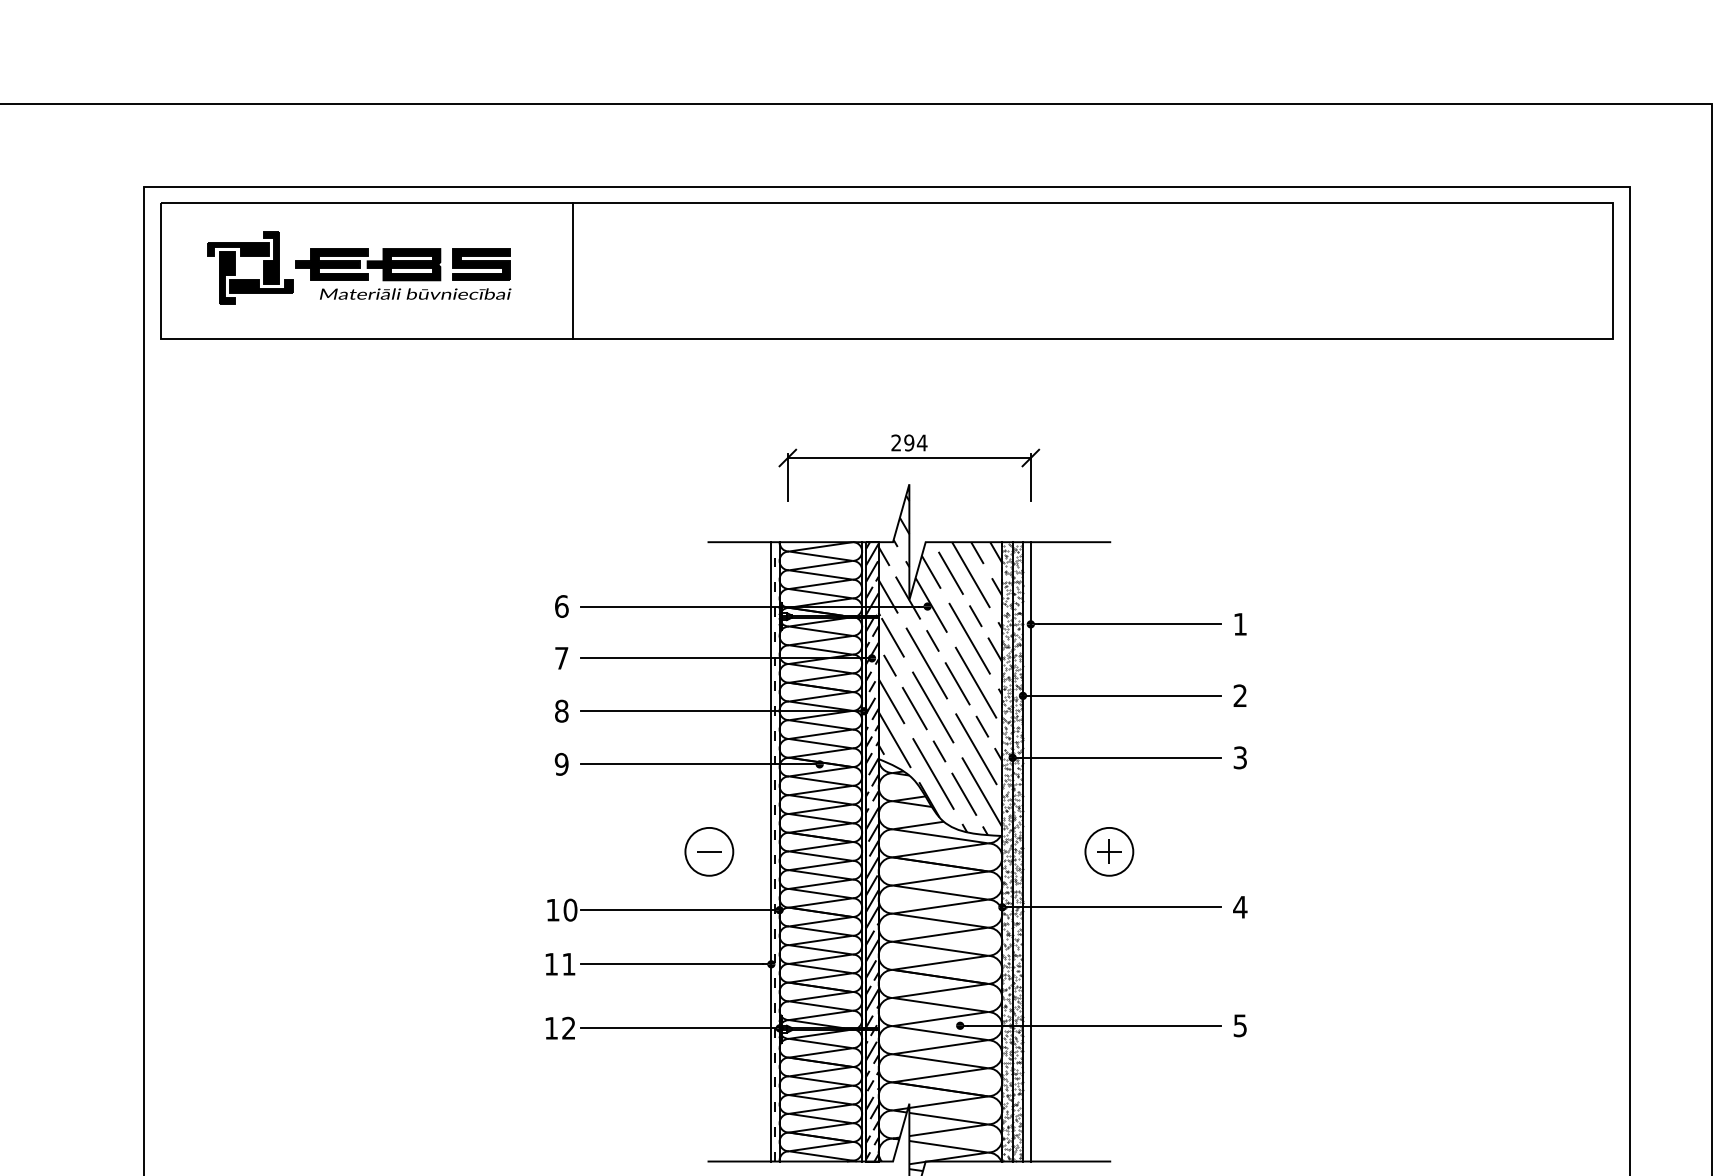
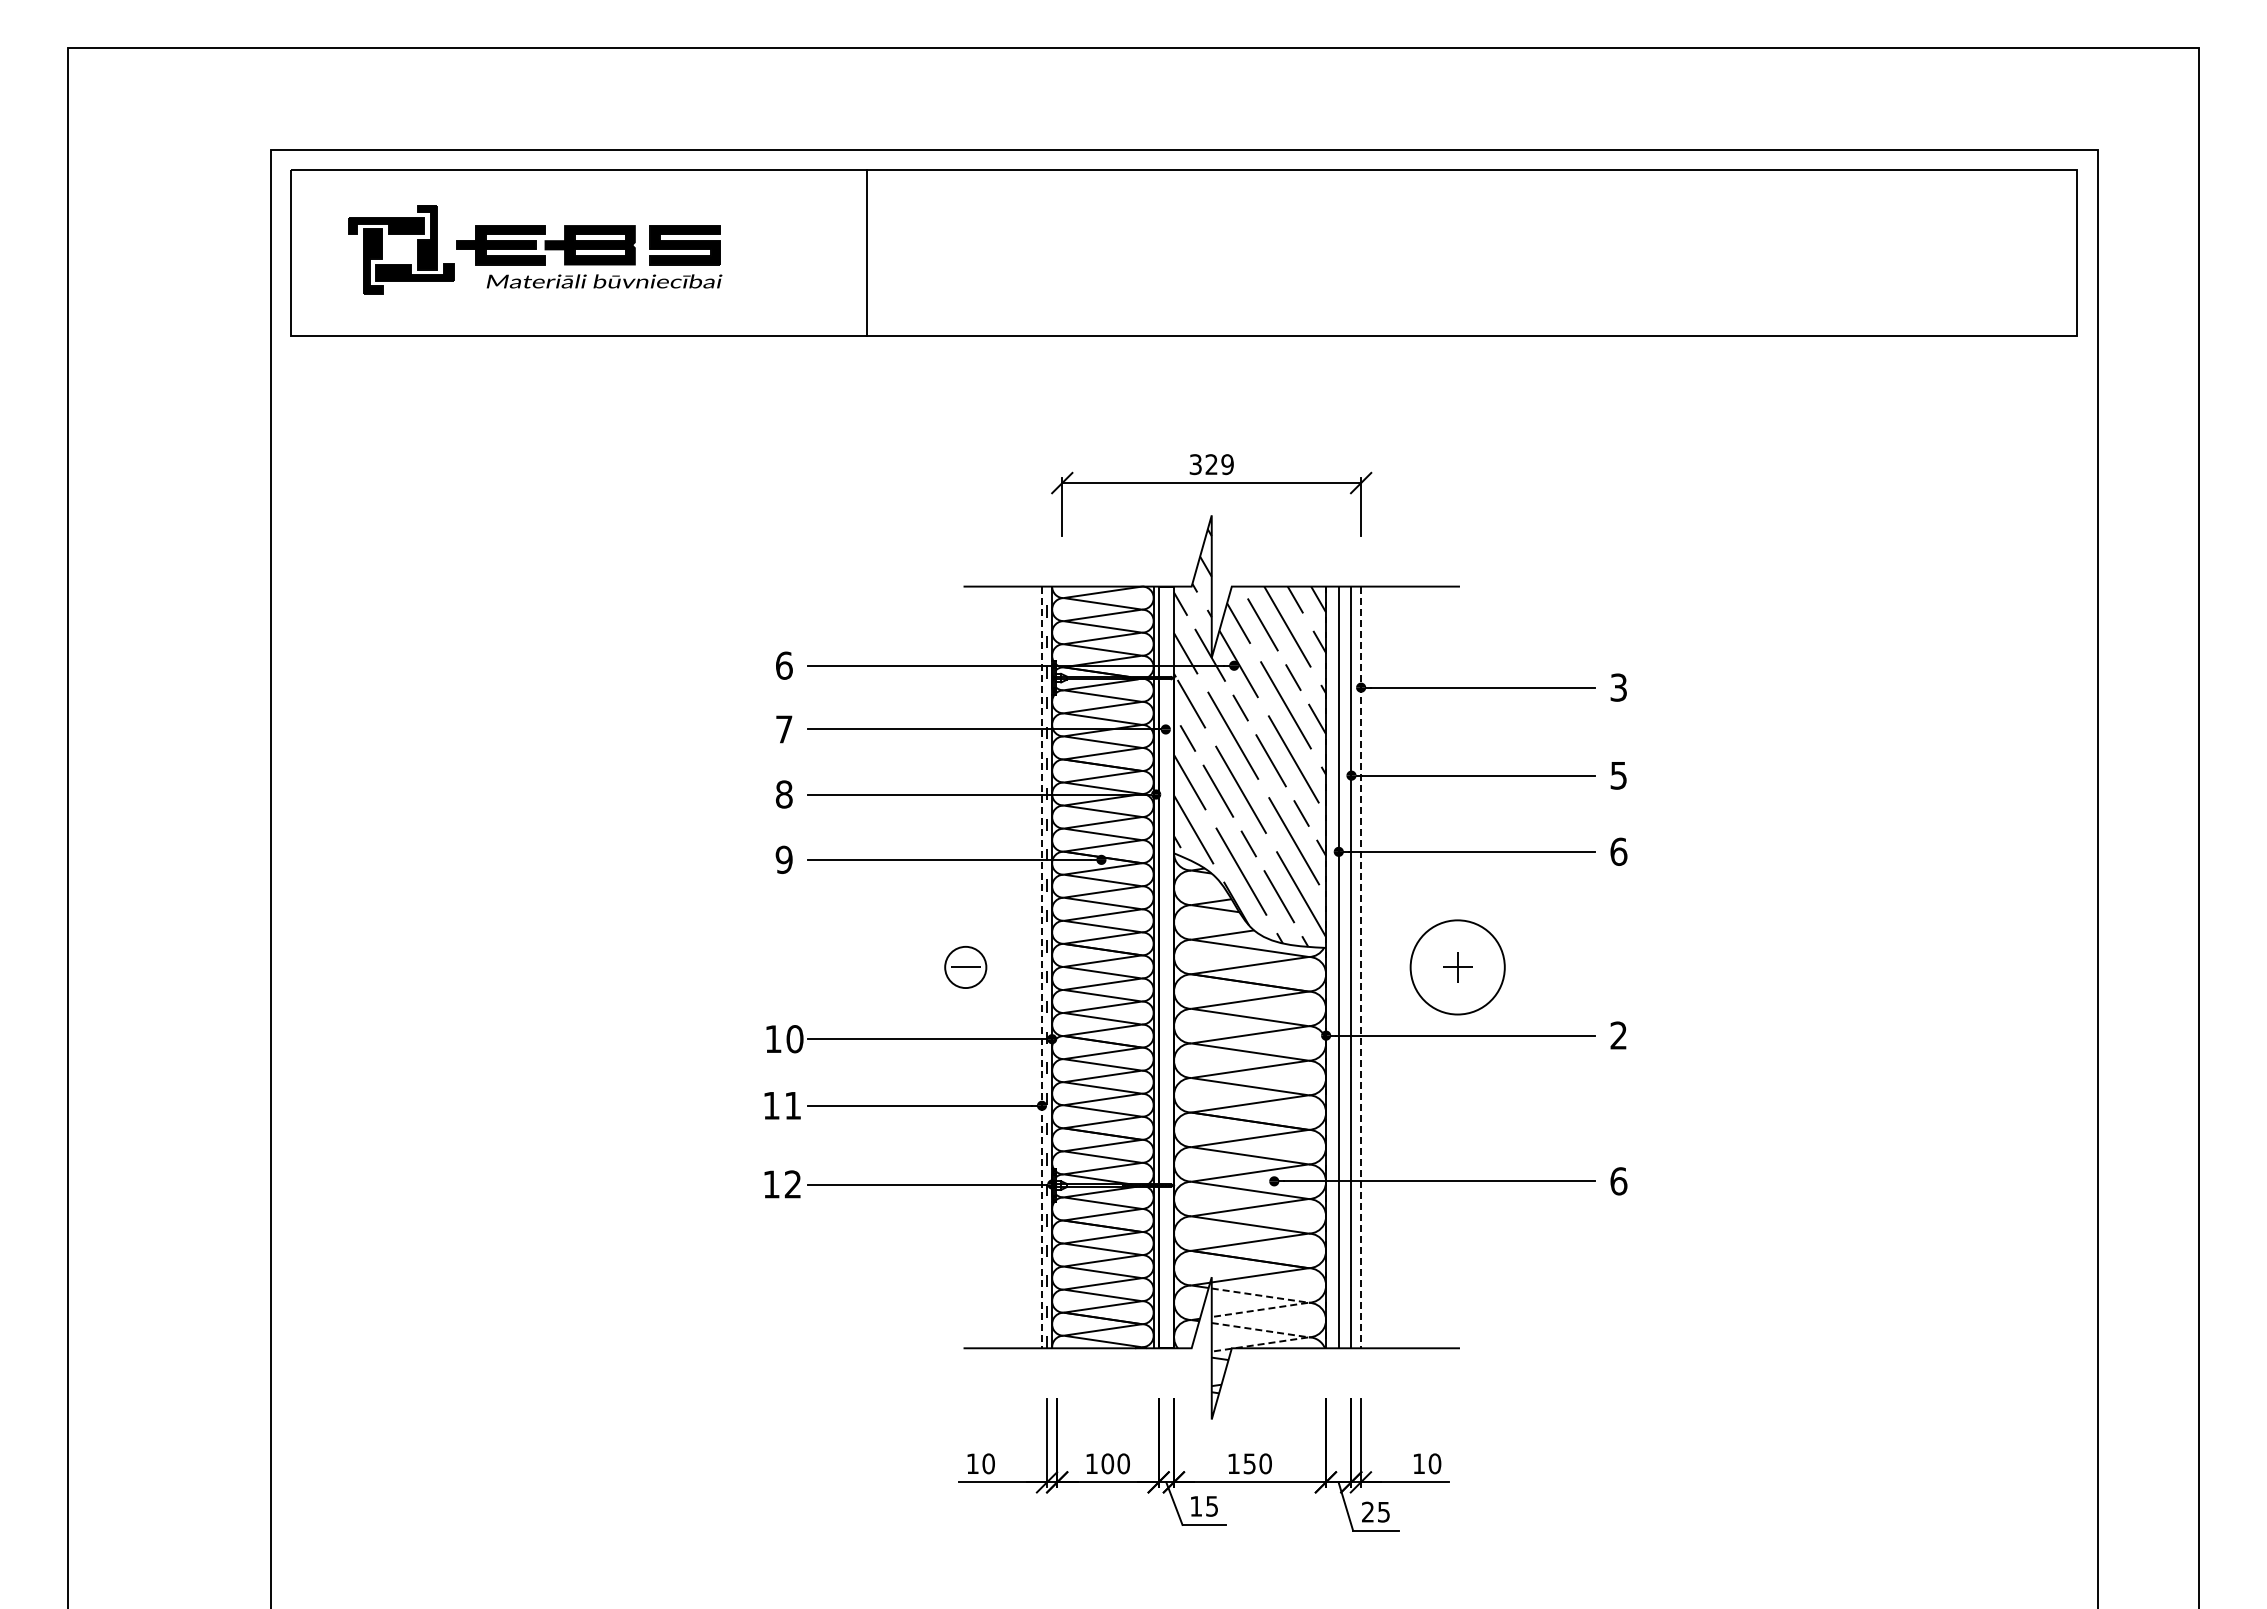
line: (573, 270) -> (867, 252), moved
text: (909, 442) -> (1211, 464), 294 -> 329
text: (1240, 624) -> (1618, 687), 1 -> 3
text: (1240, 695) -> (1618, 775), 2 -> 5
text: (1240, 757) -> (1618, 851), 3 -> 6
circle: (709, 851) -> (965, 967), size x0.7
line: (770, 851) -> (1041, 967), solid -> dashed
hatch: (871, 851) -> (1165, 967), removed
line: (1031, 851) -> (1361, 967), solid -> dashed
circle: (1109, 851) -> (1457, 967), size x1.6
hatch: (1012, 852) -> (1338, 968), removed
text: (1240, 907) -> (1618, 1035), 4 -> 2
text: (1240, 1025) -> (1618, 1181), 5 -> 6
line: (988, 1124) -> (1308, 1302), solid -> dashed
line: (988, 1152) -> (1308, 1337), solid -> dashed

